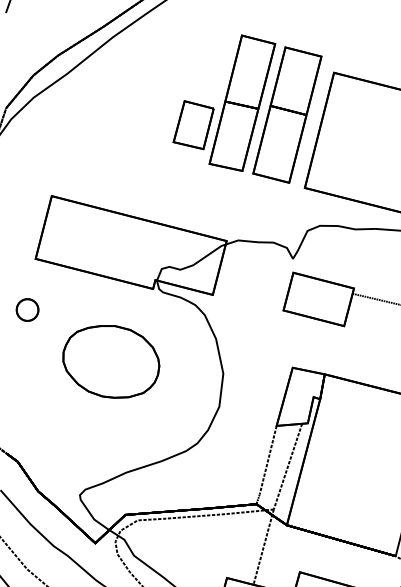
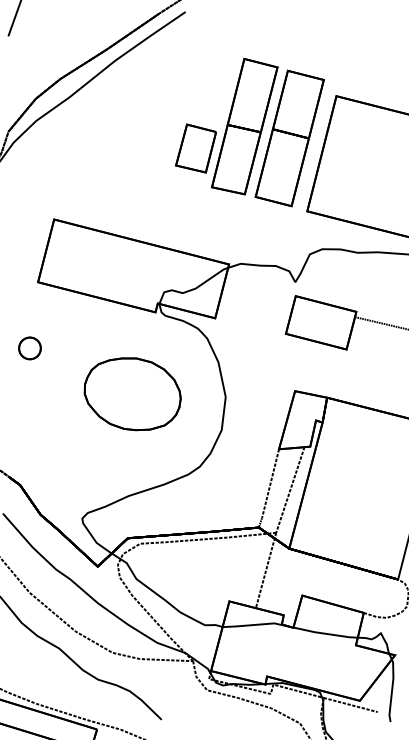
part: (27, 310) -> (29, 348), moved
part: (111, 362) -> (132, 394), moved

